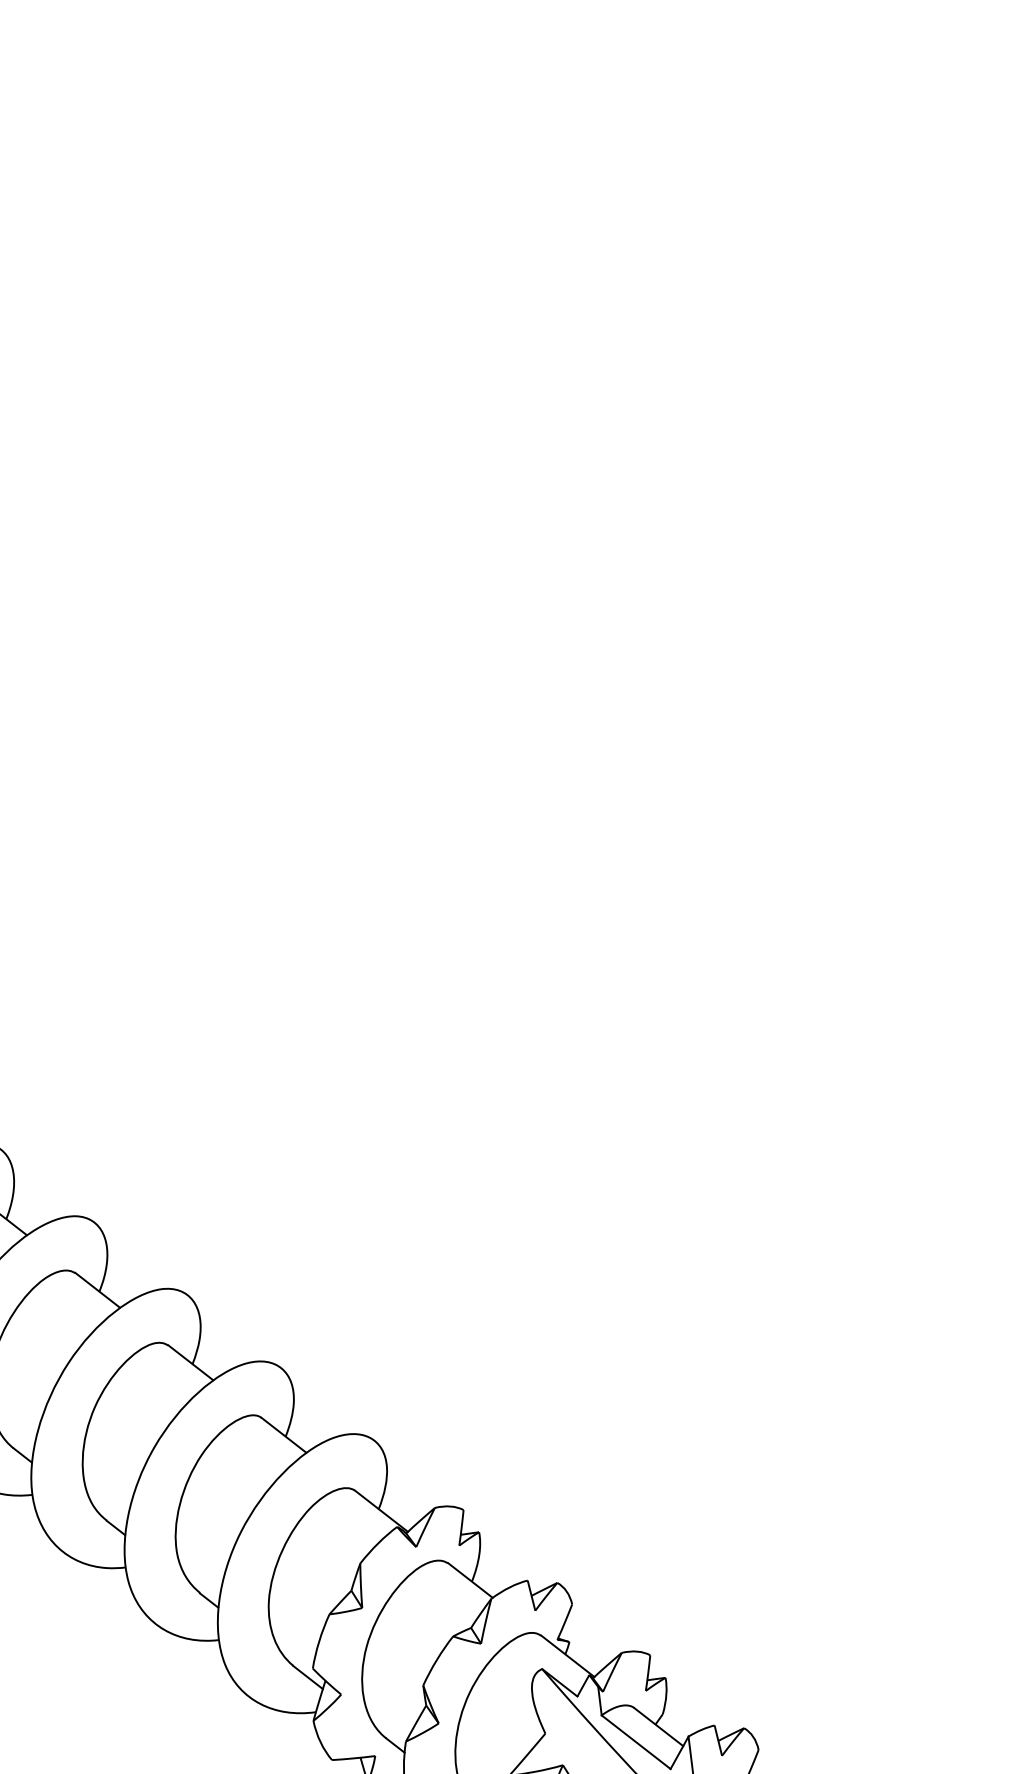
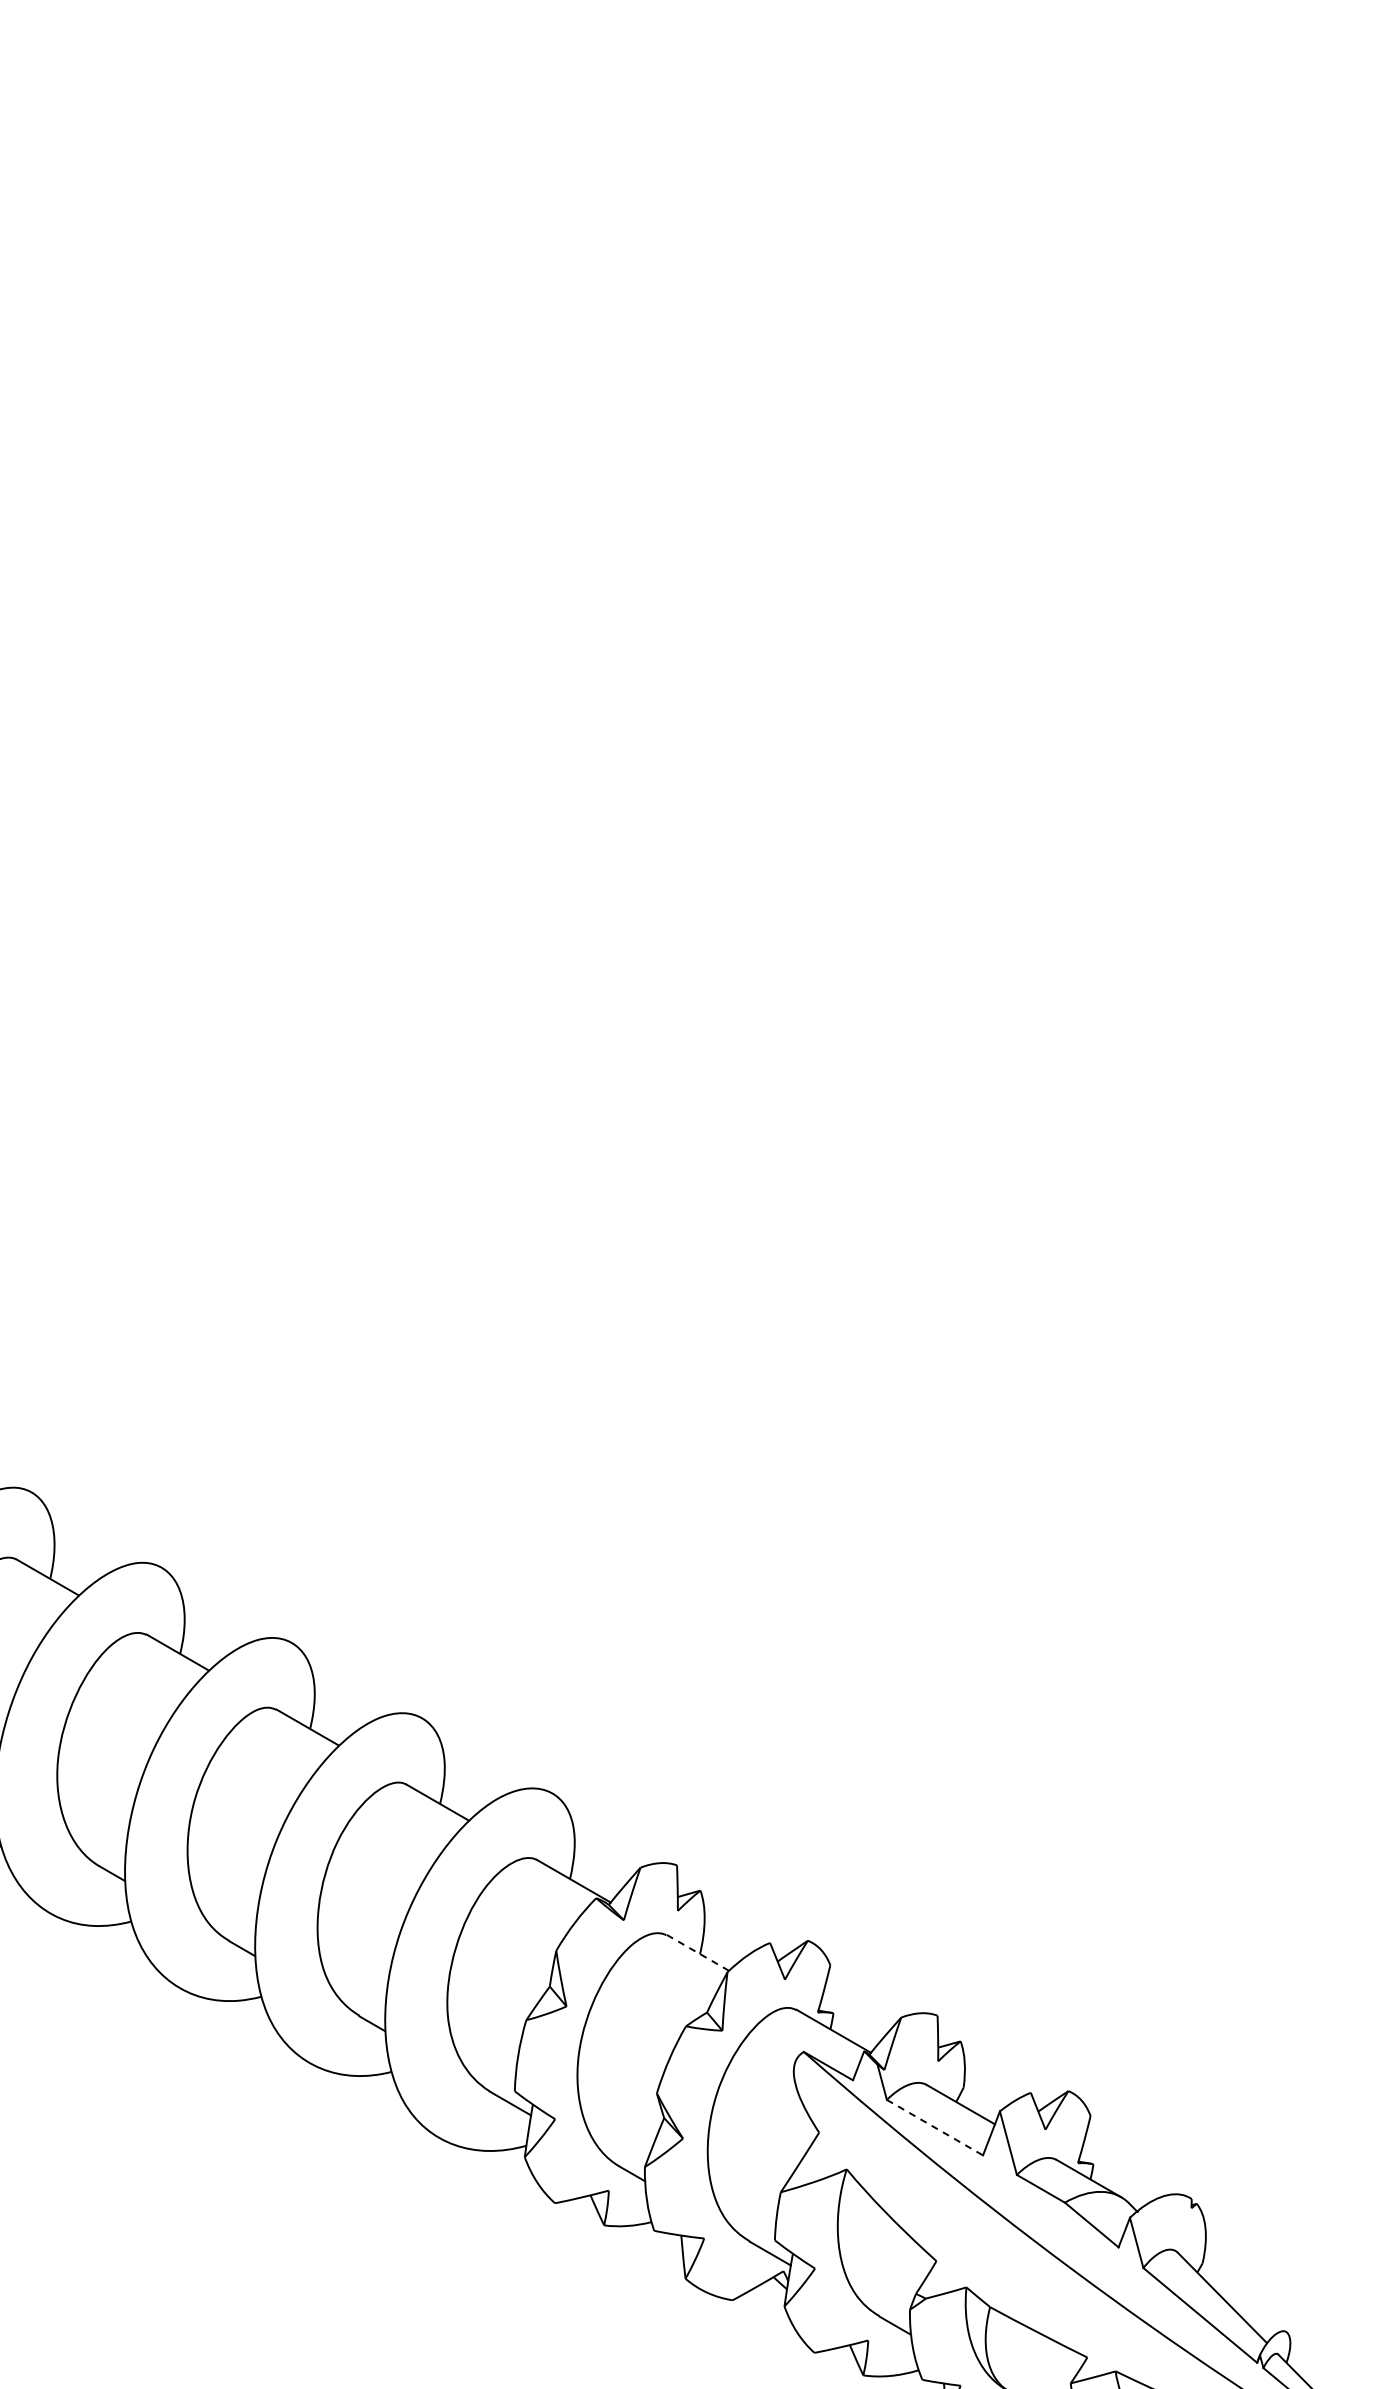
line: (470, 1580) -> (697, 1952), solid -> dashed
line: (635, 1742) -> (934, 2127), solid -> dashed

